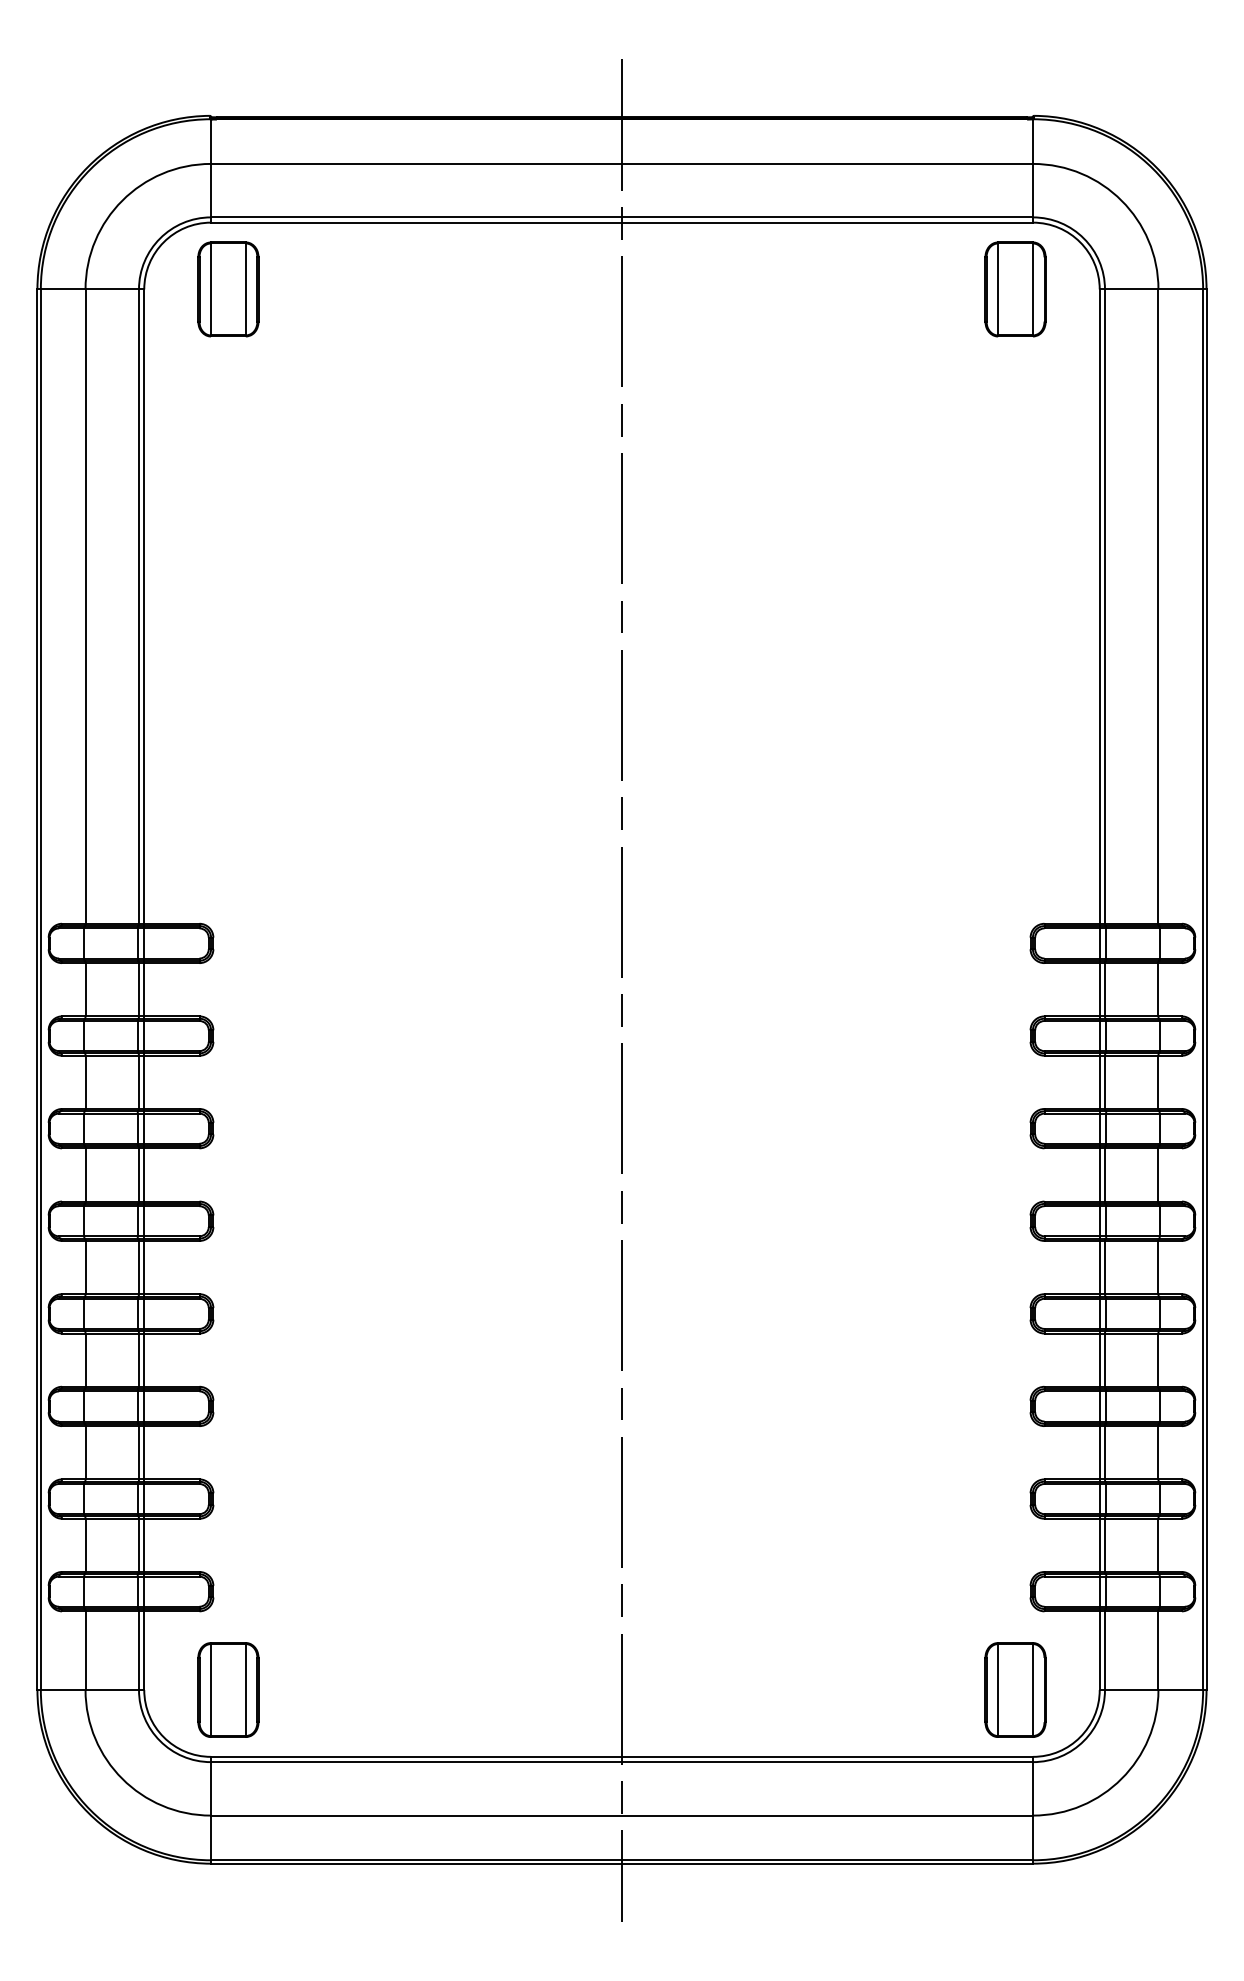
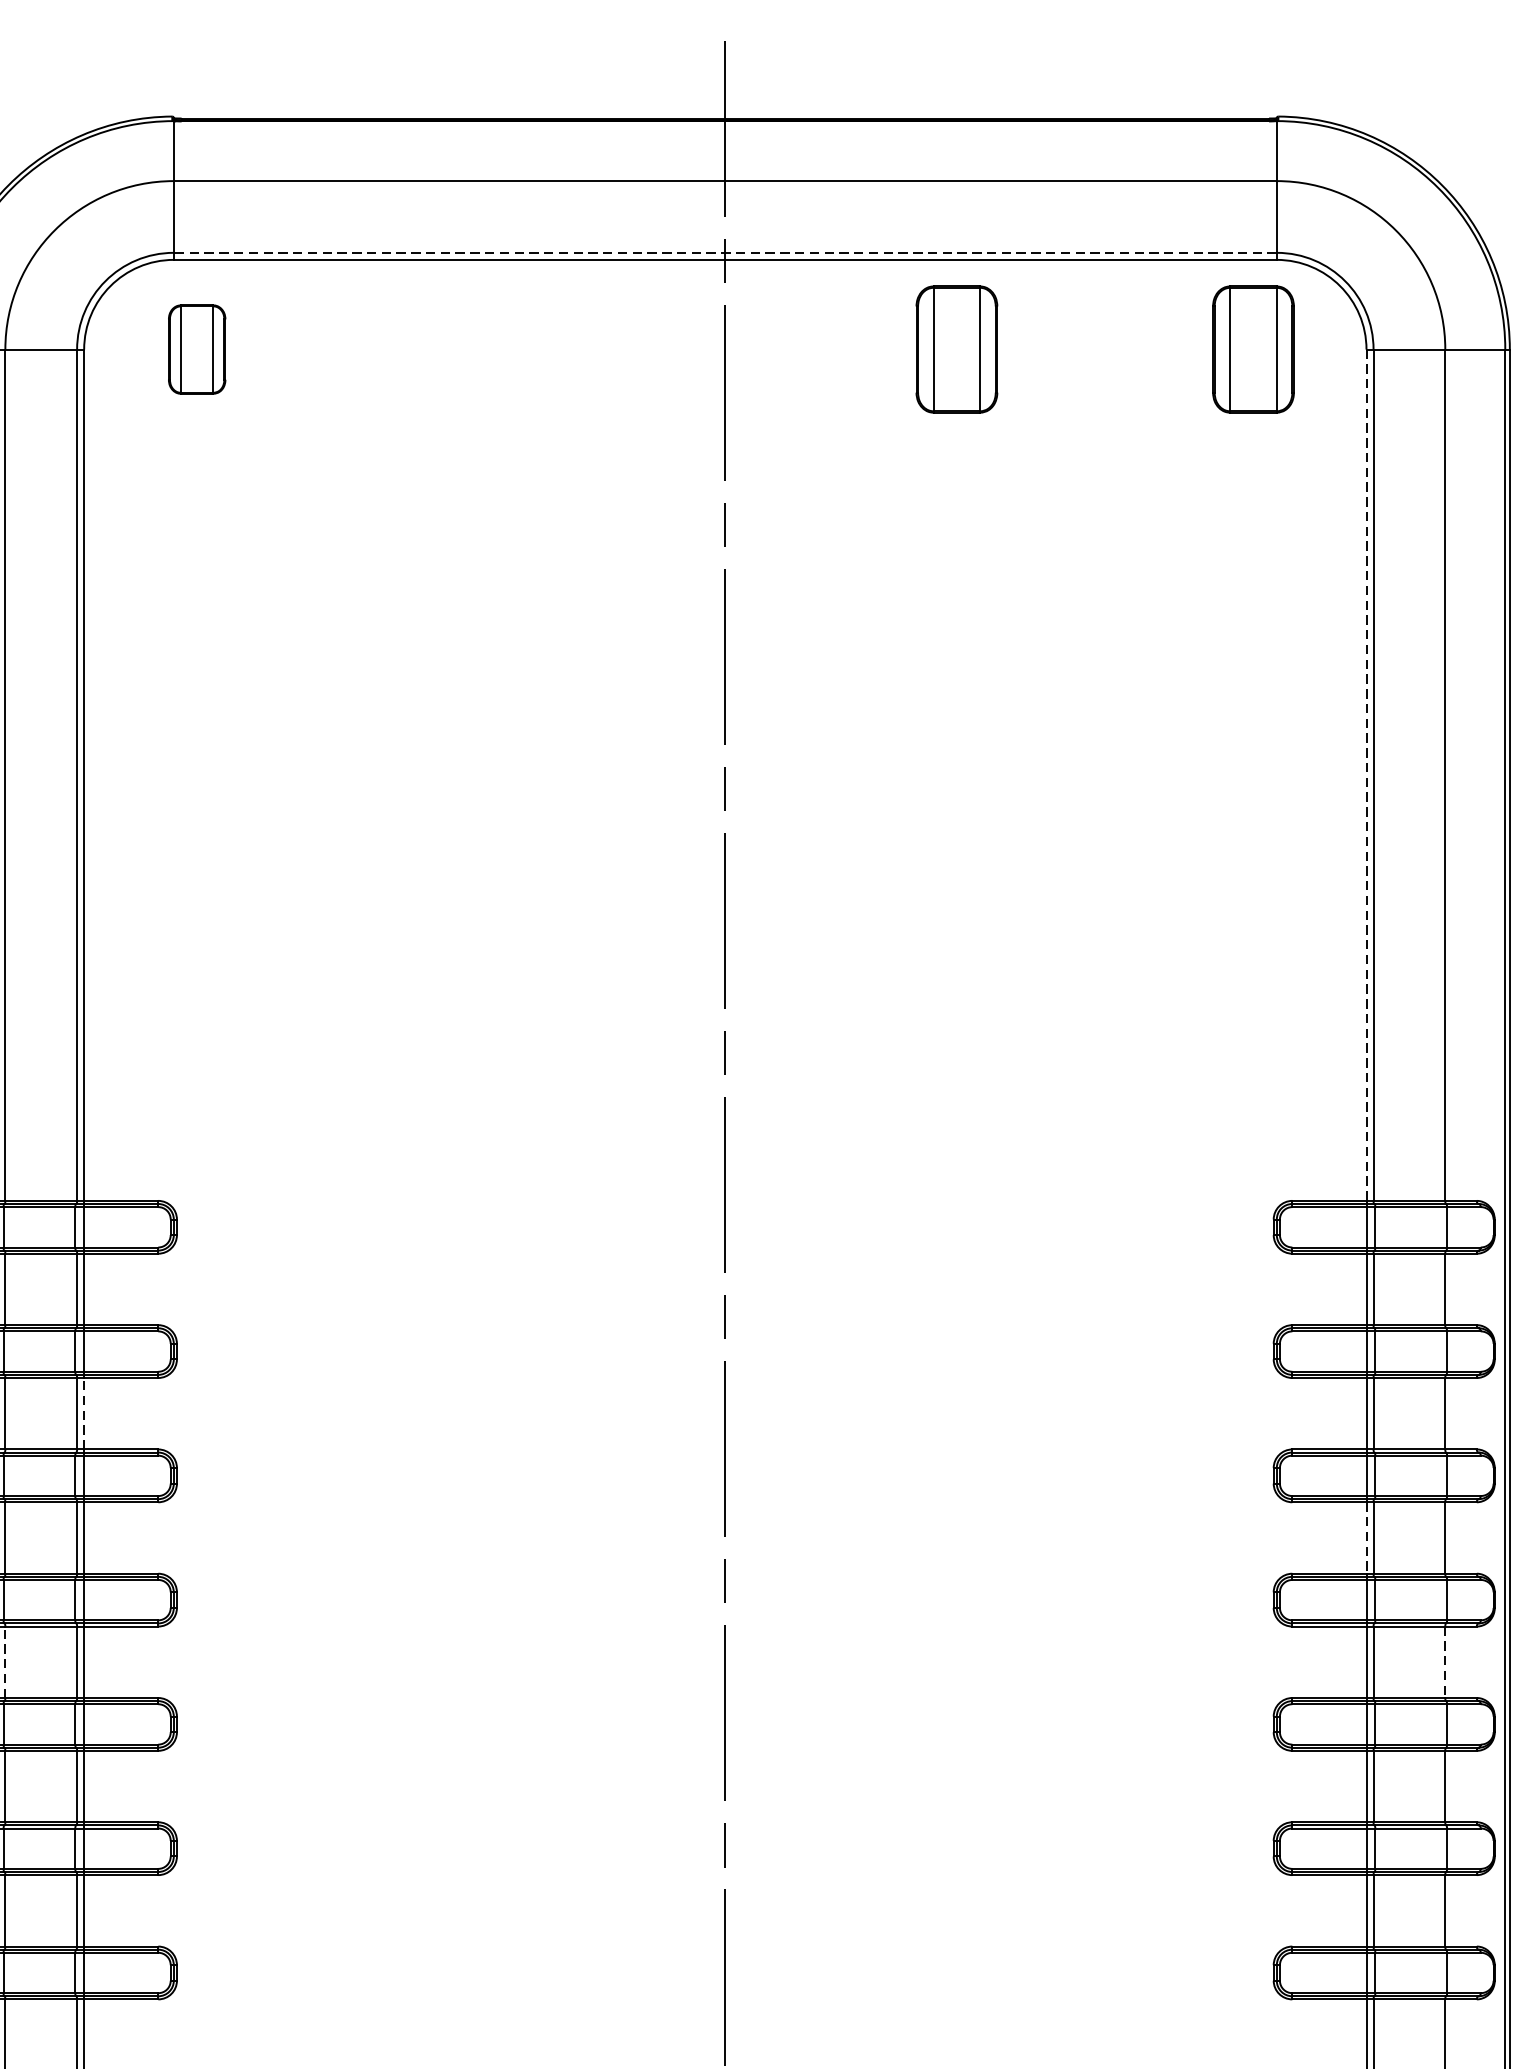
line: (622, 217) -> (726, 252), solid -> dashed
part: (228, 289) -> (197, 349), size x0.7
part: (794, 289) -> (956, 349), added
line: (1099, 607) -> (1366, 776), solid -> dashed
line: (144, 1082) -> (84, 1413), solid -> dashed
line: (1099, 1174) -> (1366, 1537), solid -> dashed
line: (85, 1267) -> (5, 1662), solid -> dashed
line: (1158, 1267) -> (1445, 1662), solid -> dashed

